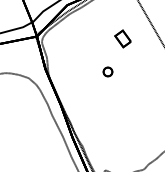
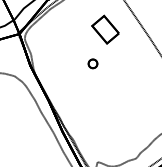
part: (122, 38) -> (104, 29), size x1.67

